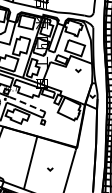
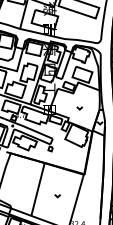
part: (78, 70) -> (79, 108), moved
line: (27, 104) -> (34, 131), dashed -> solid

